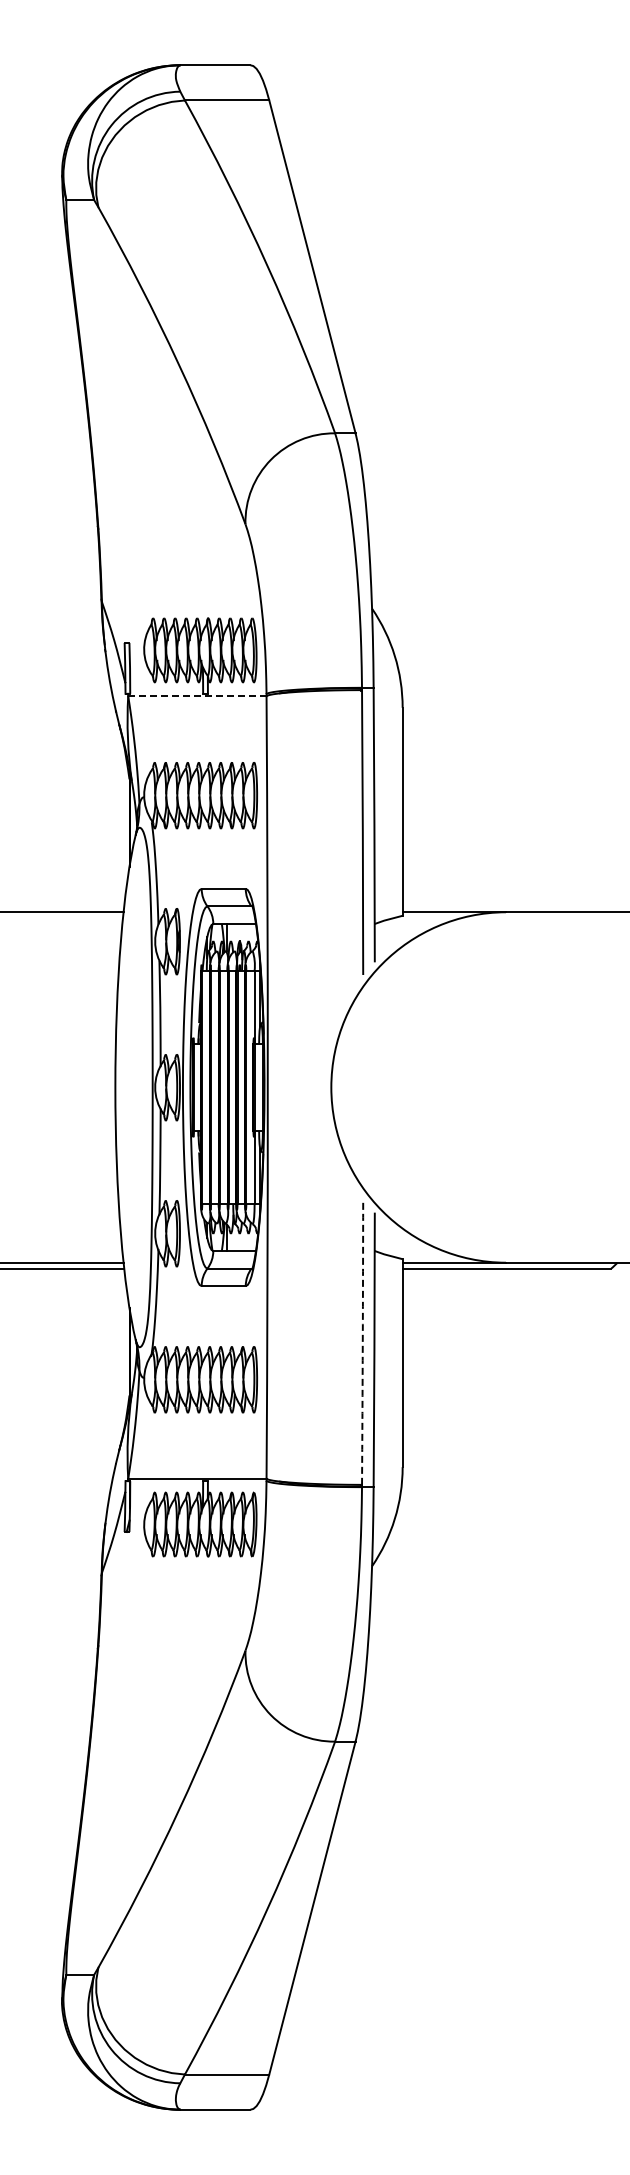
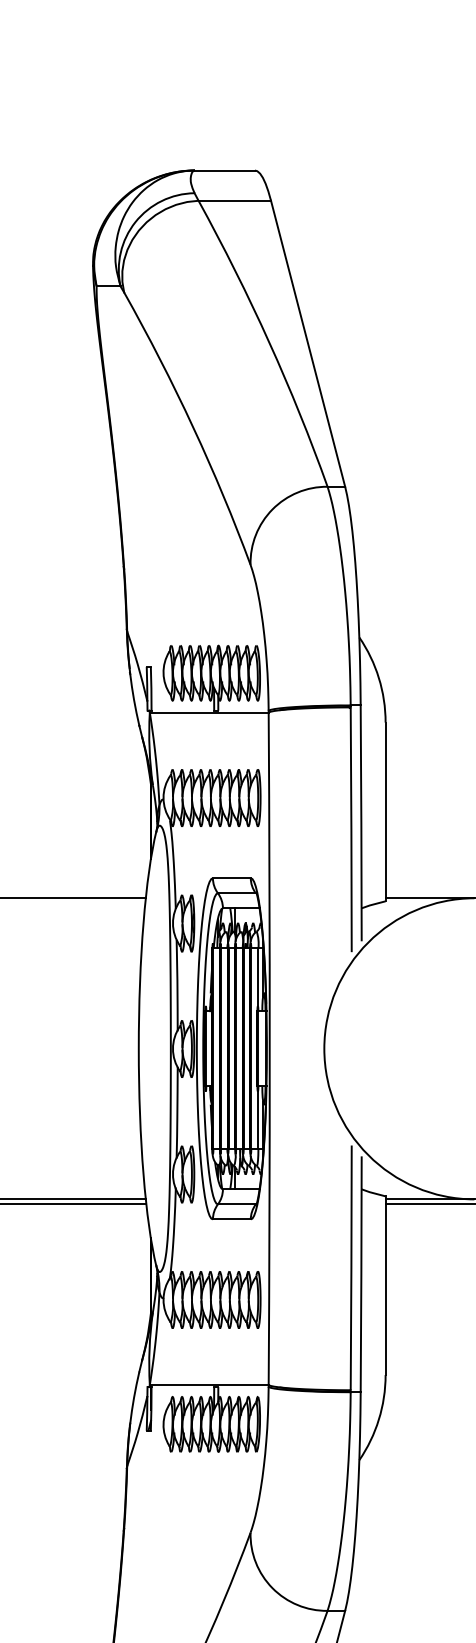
line: (196, 696) -> (208, 712), dashed -> solid
arc: (362, 1342) -> (351, 1267), dashed -> solid

